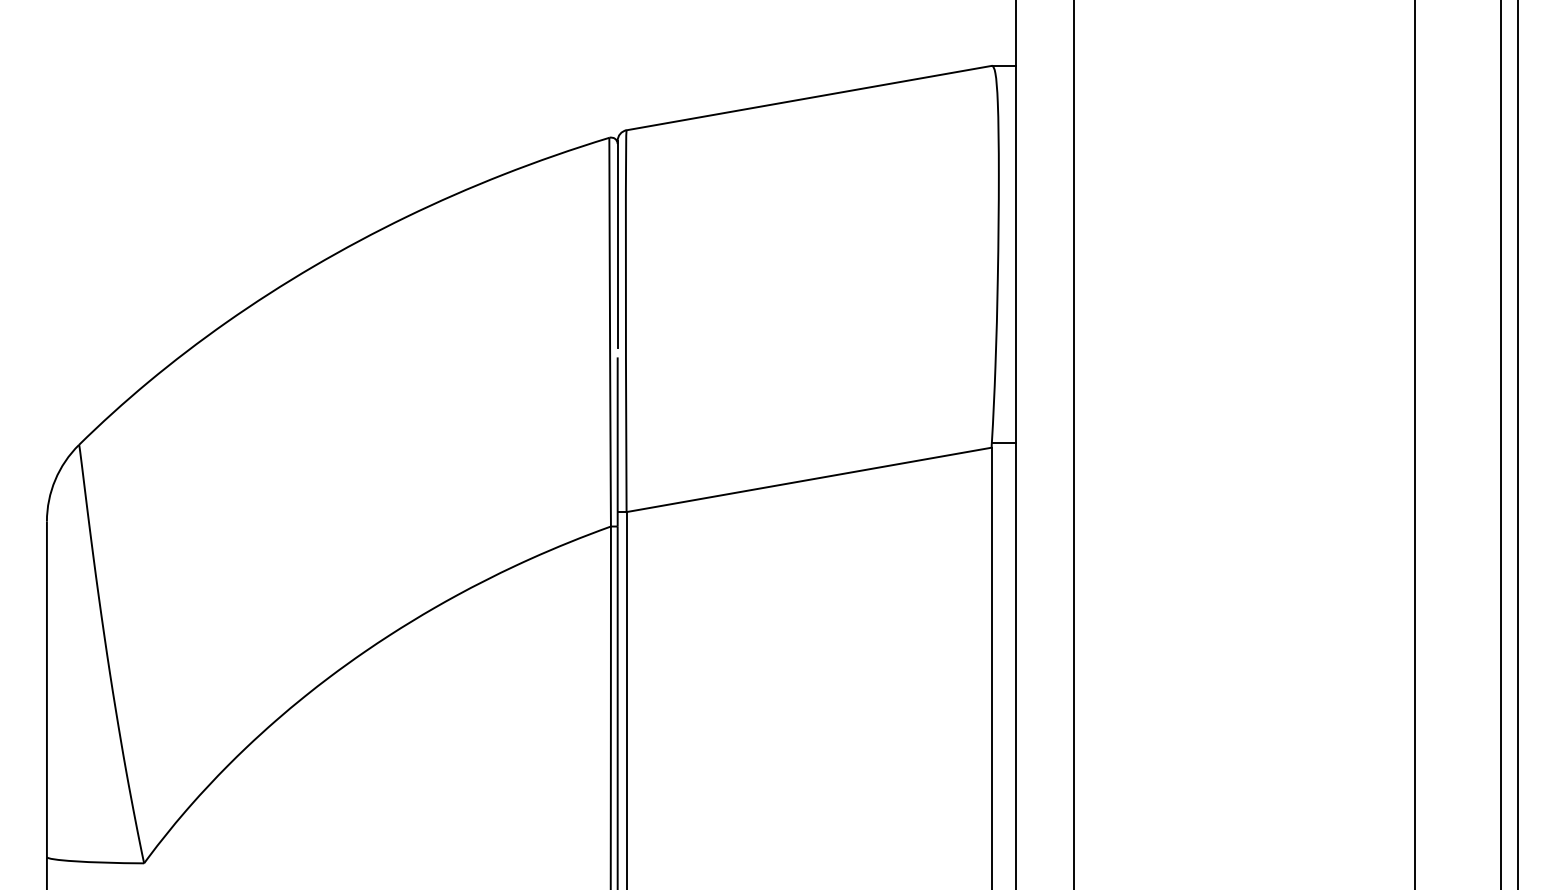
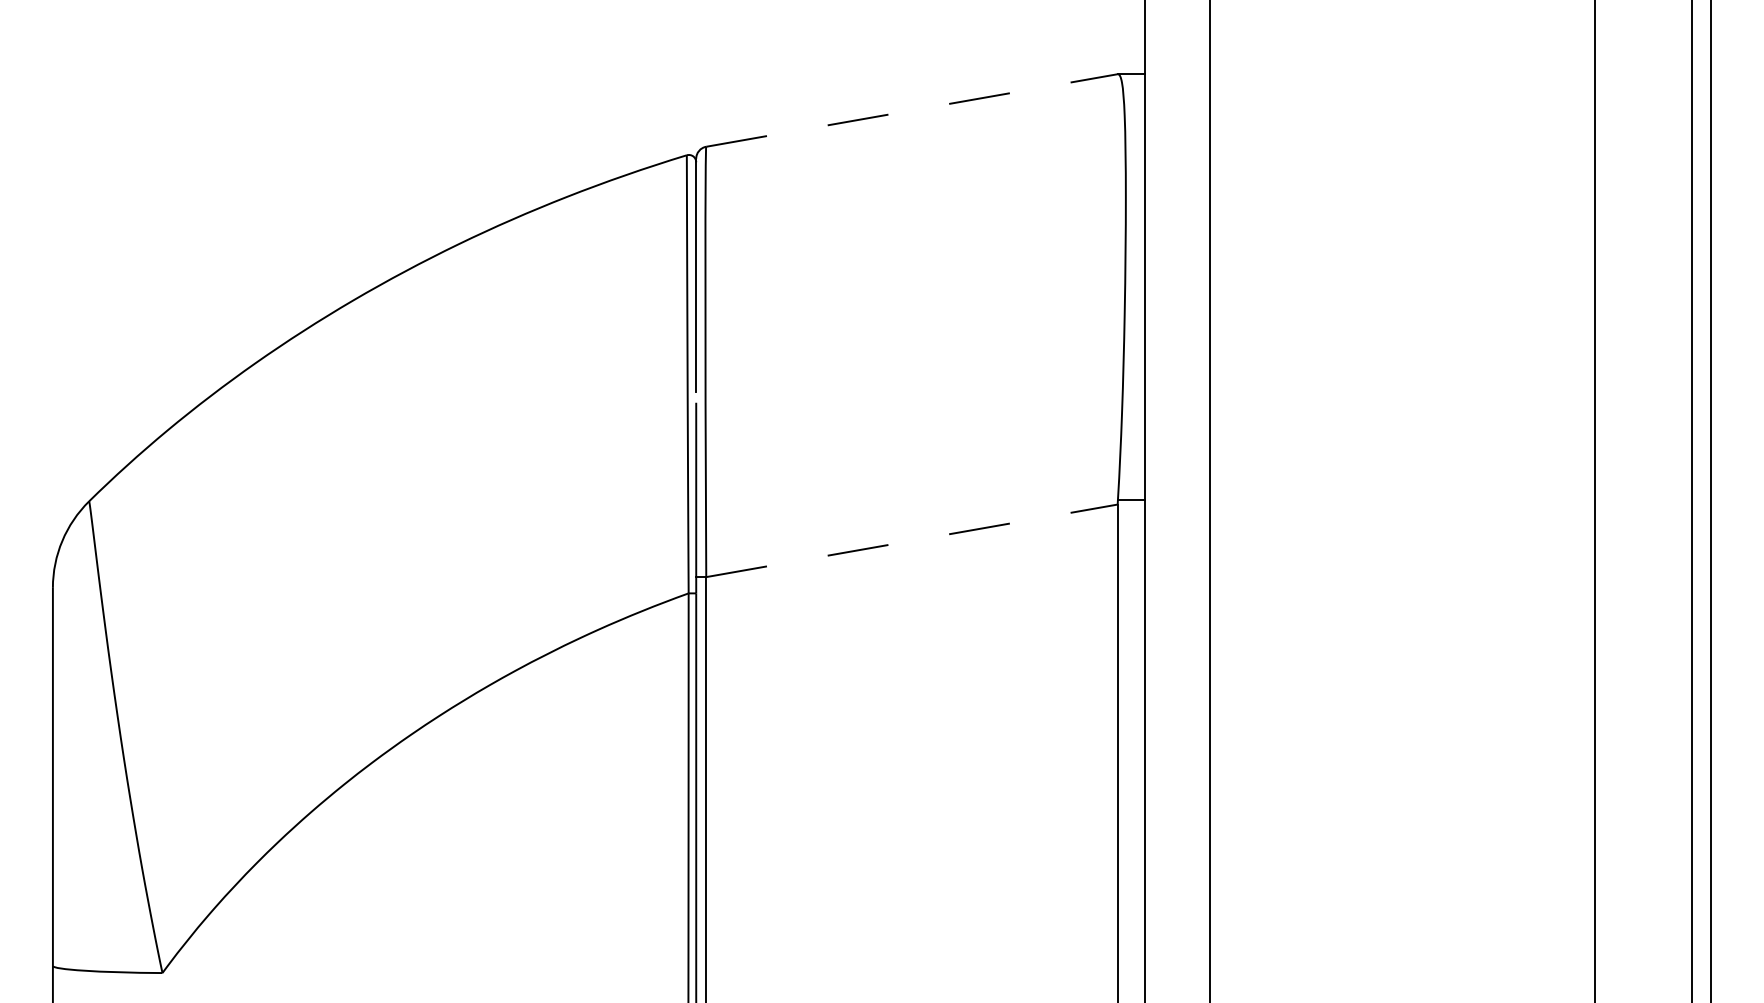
line: (809, 98) -> (912, 110), solid -> dashed
line: (809, 479) -> (912, 540), solid -> dashed

